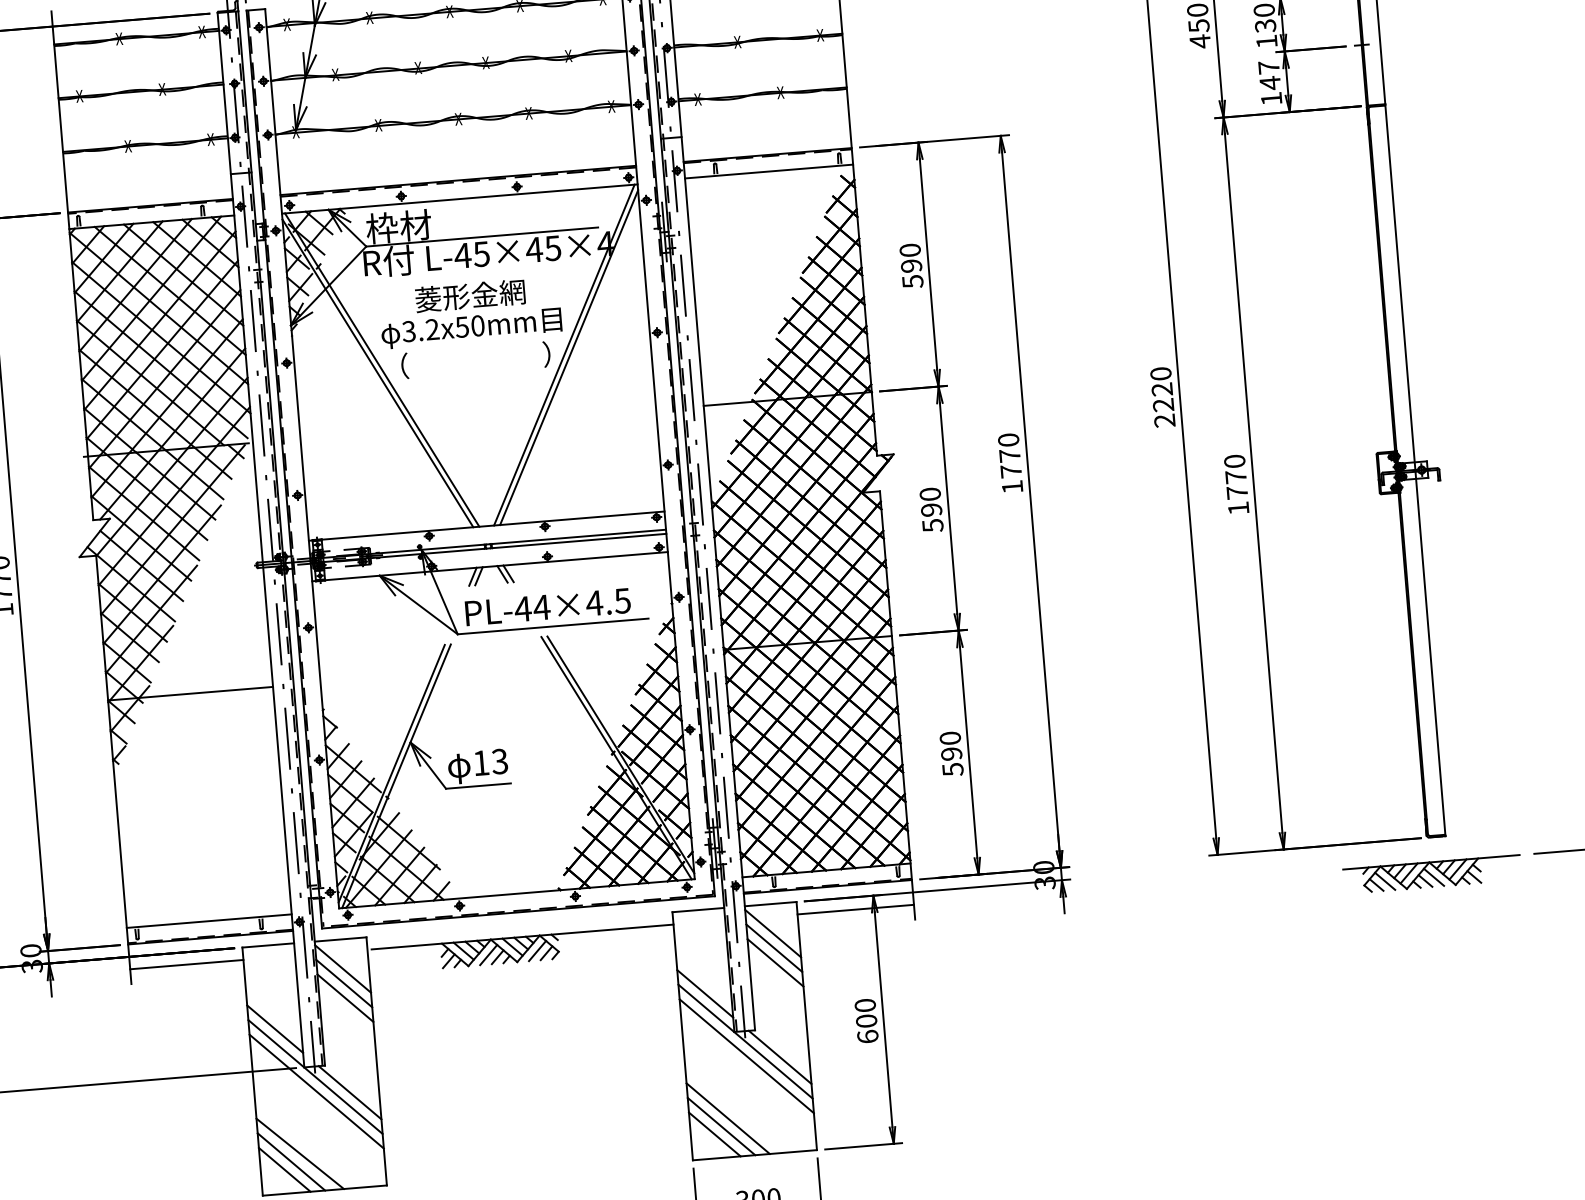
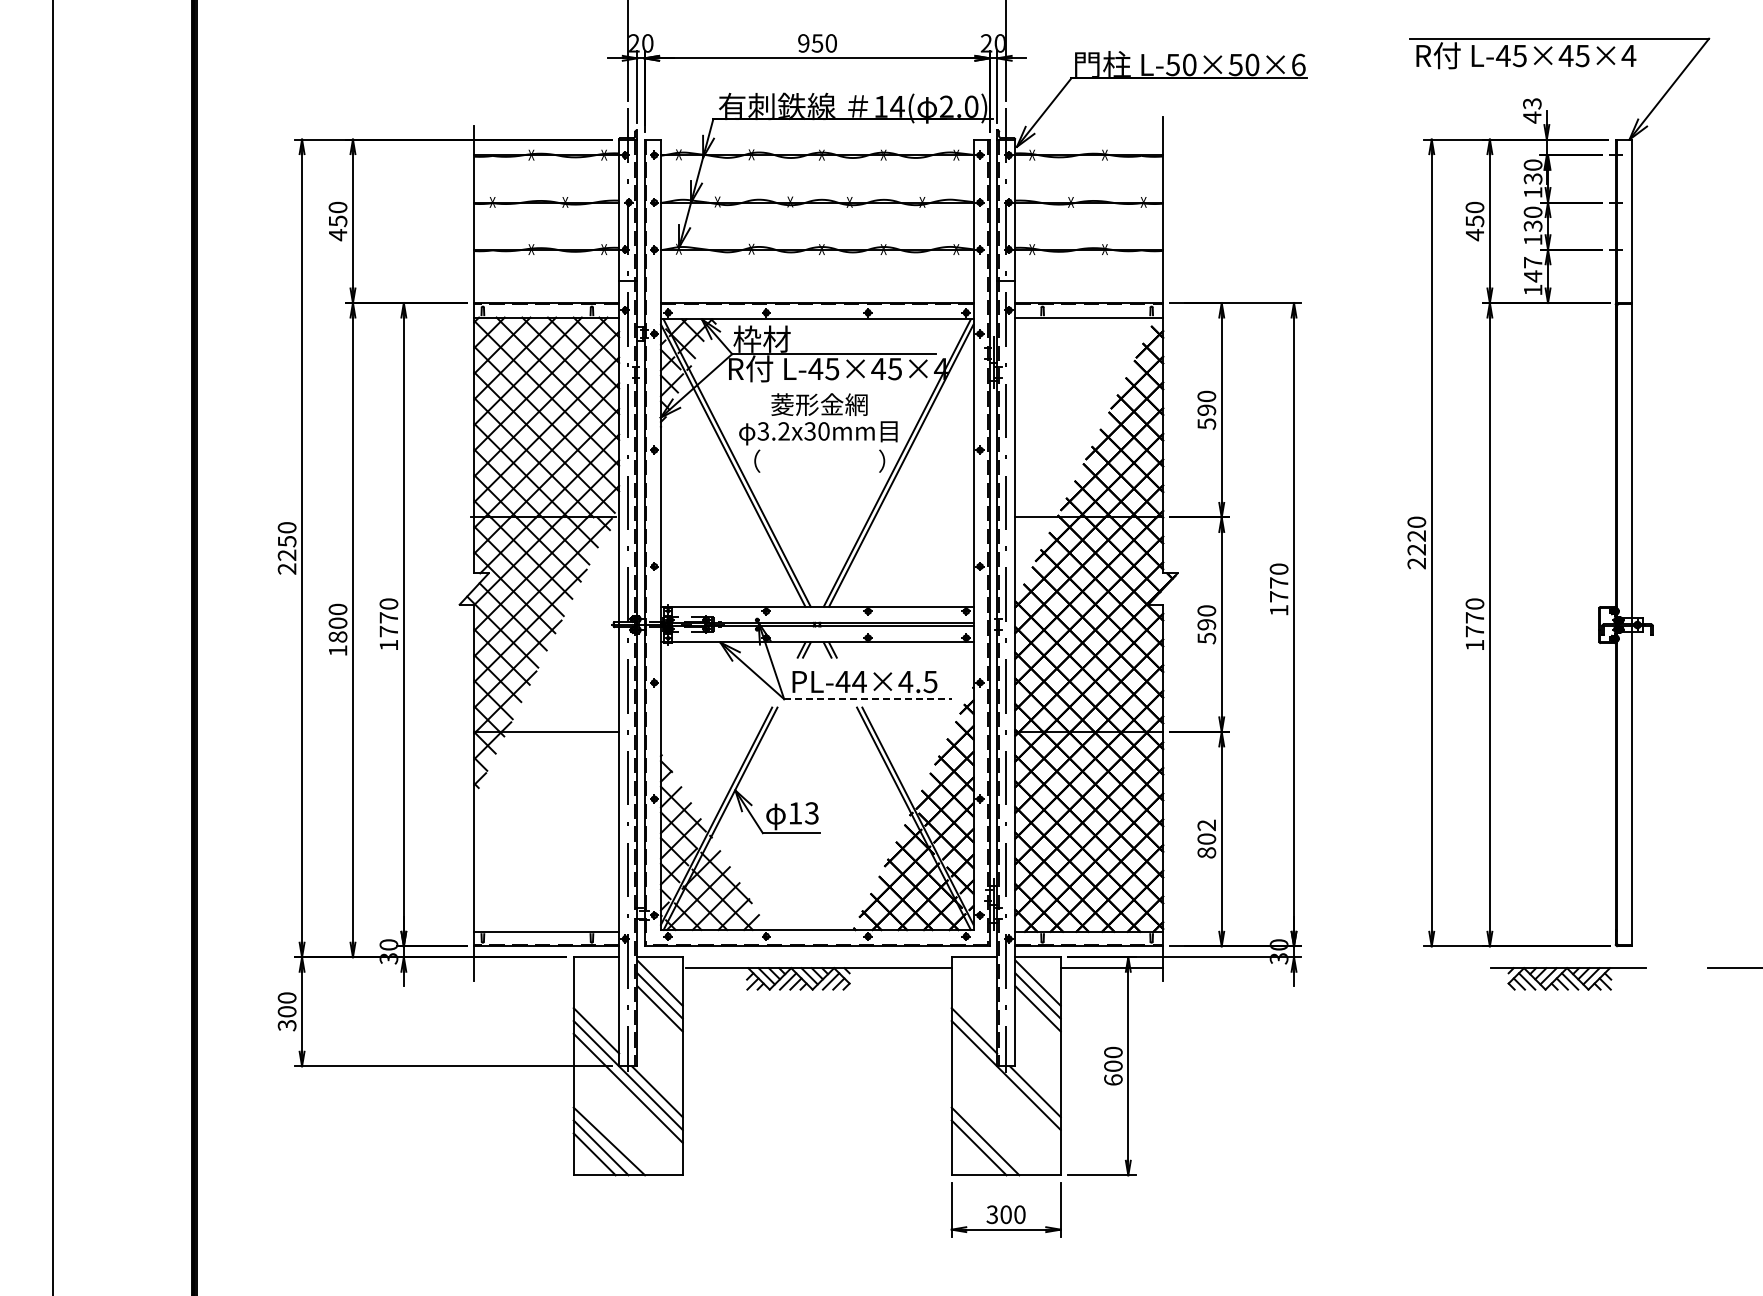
text: (462, 327) -> (810, 431), 3.2x50mm -> 3.2x30mm
line: (553, 626) -> (868, 699), solid -> dashed
text: (951, 753) -> (1206, 838), 590 -> 802
part: (1431, 874) -> (1568, 978), moved
line: (186, 965) -> (523, 968), removed
line: (745, 1055) -> (1005, 1087), removed
line: (714, 1134) -> (972, 1154), removed

